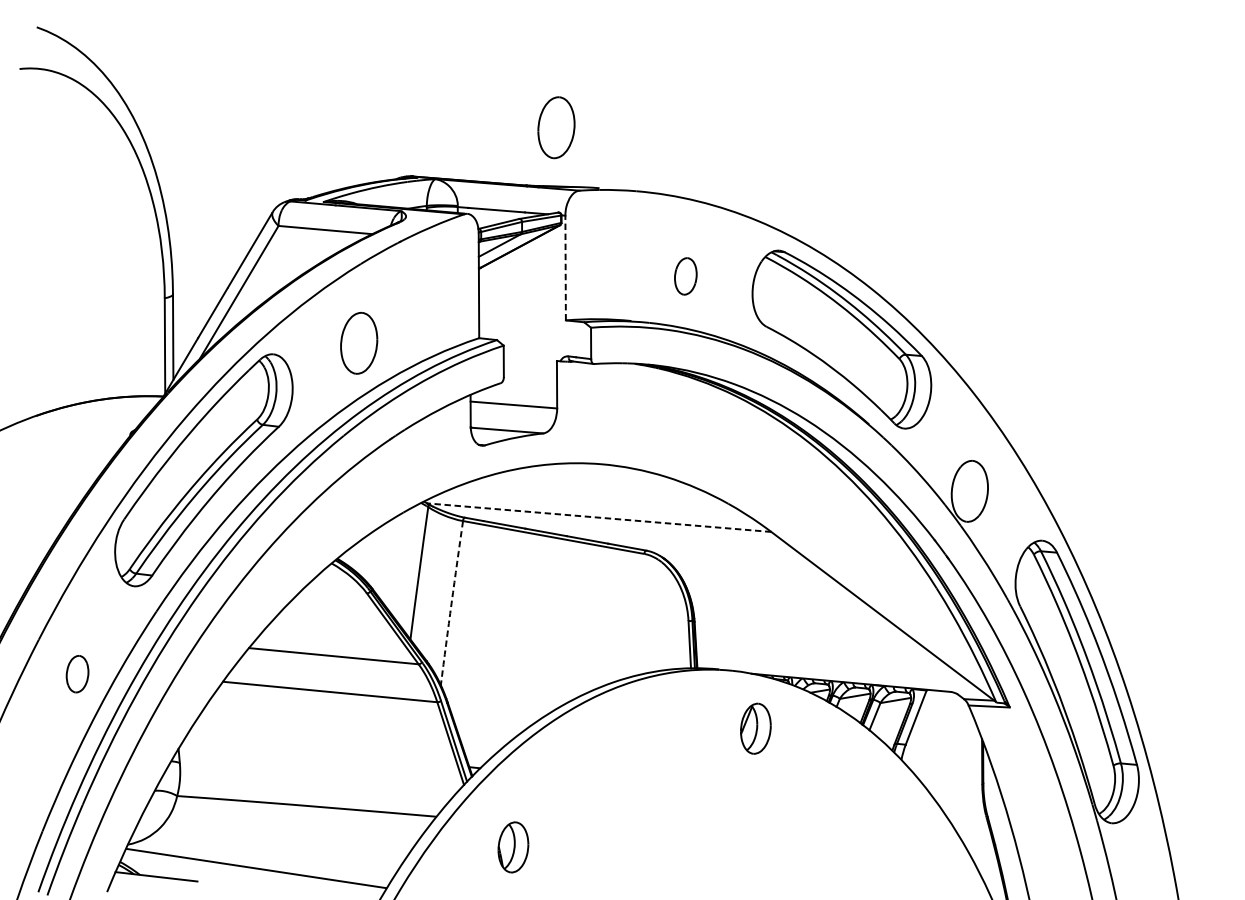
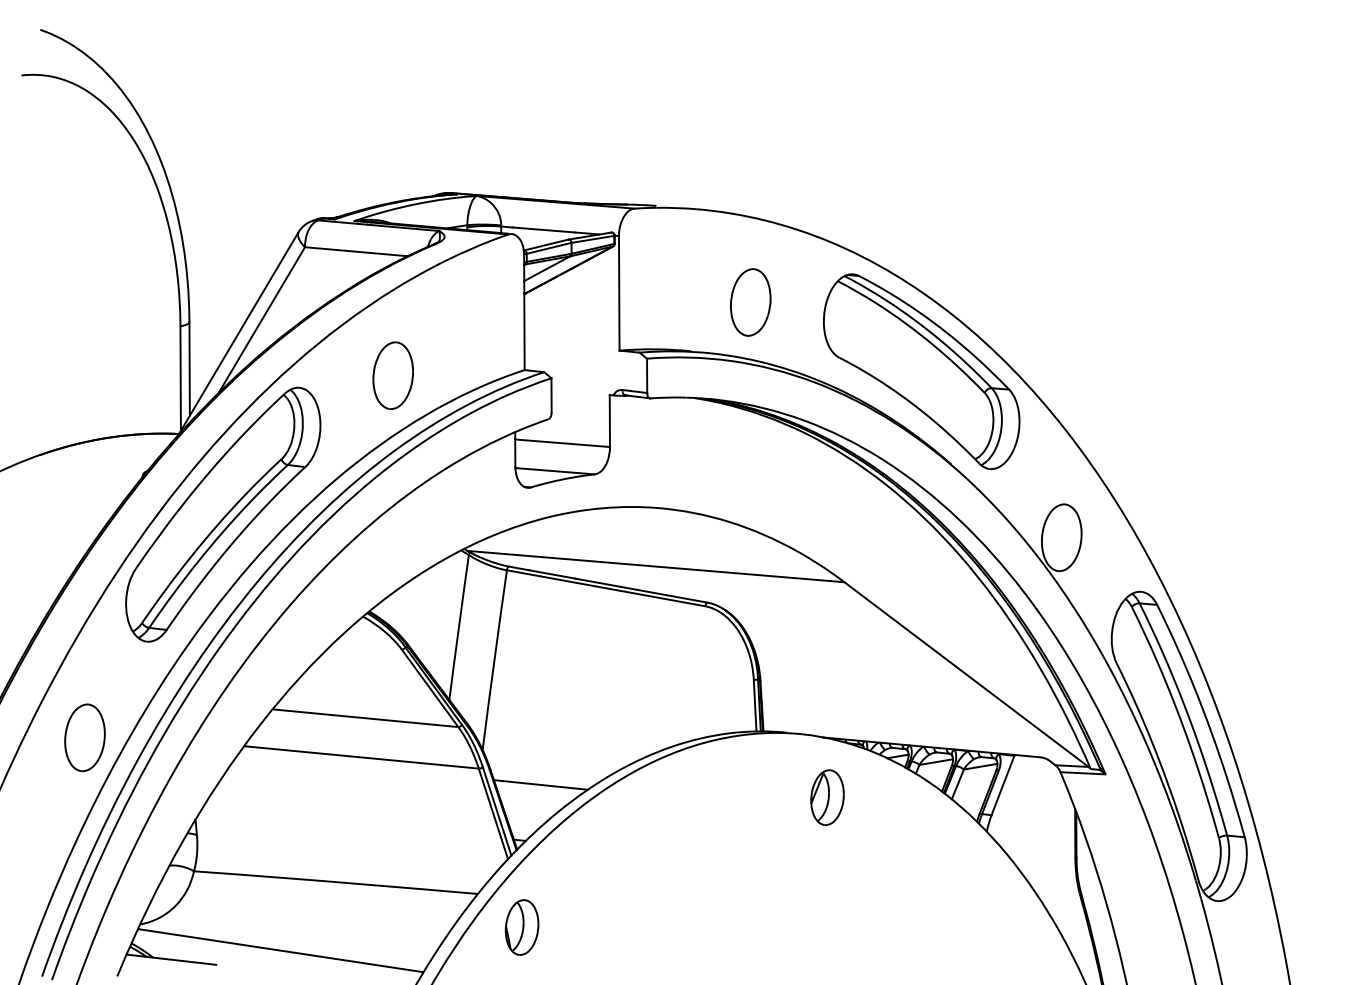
part: (555, 127) -> (608, 139), removed
line: (565, 267) -> (619, 292), dashed -> solid
part: (685, 276) -> (750, 302), size x1.67
line: (598, 517) -> (655, 566), dashed -> solid
arc: (451, 603) -> (494, 660), dashed -> solid
part: (77, 673) -> (84, 737), size x1.67
line: (493, 716) -> (540, 784), added
part: (512, 847) -> (521, 927), moved

